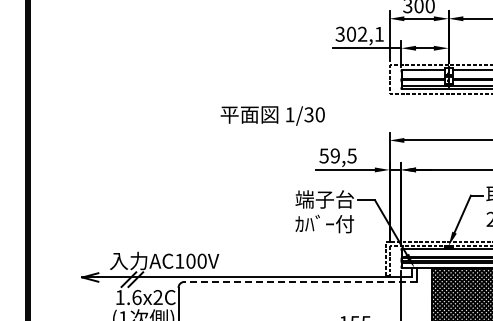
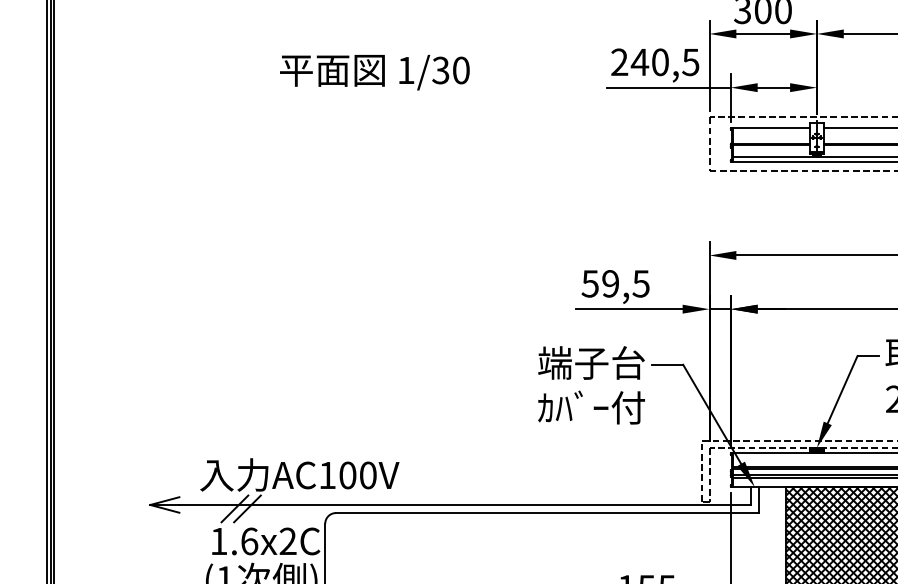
text: (359, 33) -> (654, 60), 302,1 -> 240,5
text: (272, 115) -> (374, 71), moved
line: (300, 281) -> (547, 512), dashed -> solid

